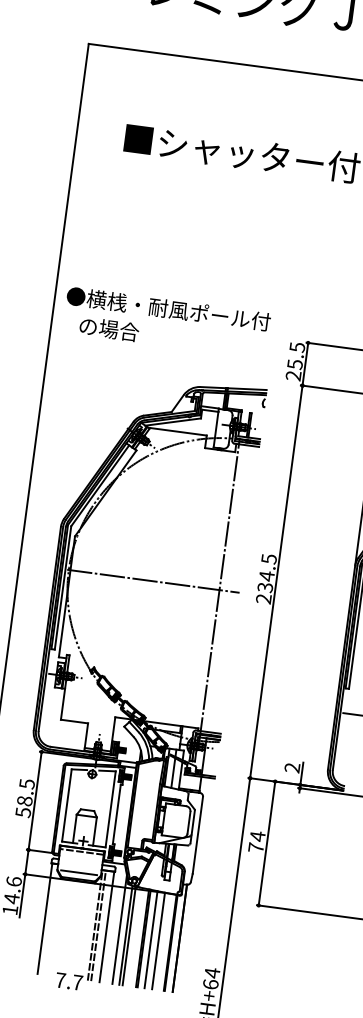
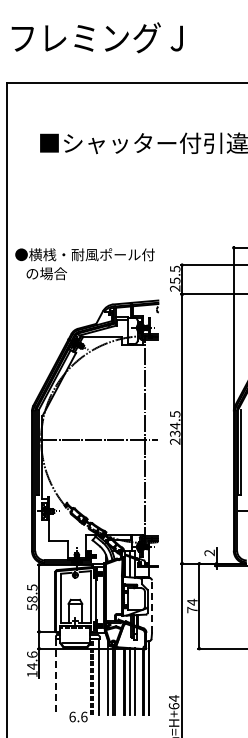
line: (198, 834) -> (152, 606), solid -> dashed
line: (45, 918) -> (56, 676), solid -> dashed
text: (69, 980) -> (78, 716), 7.7 -> 6.6

